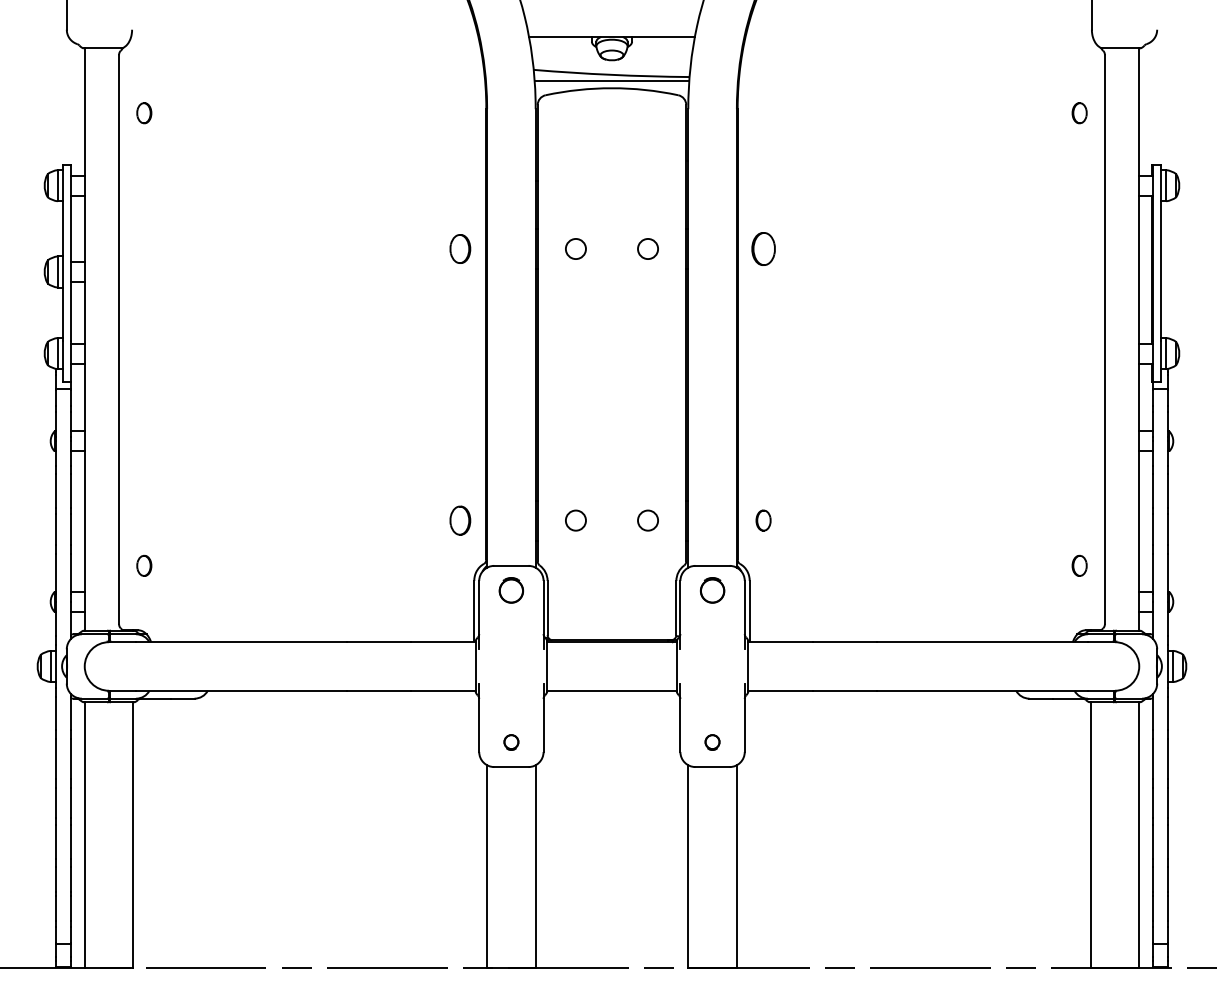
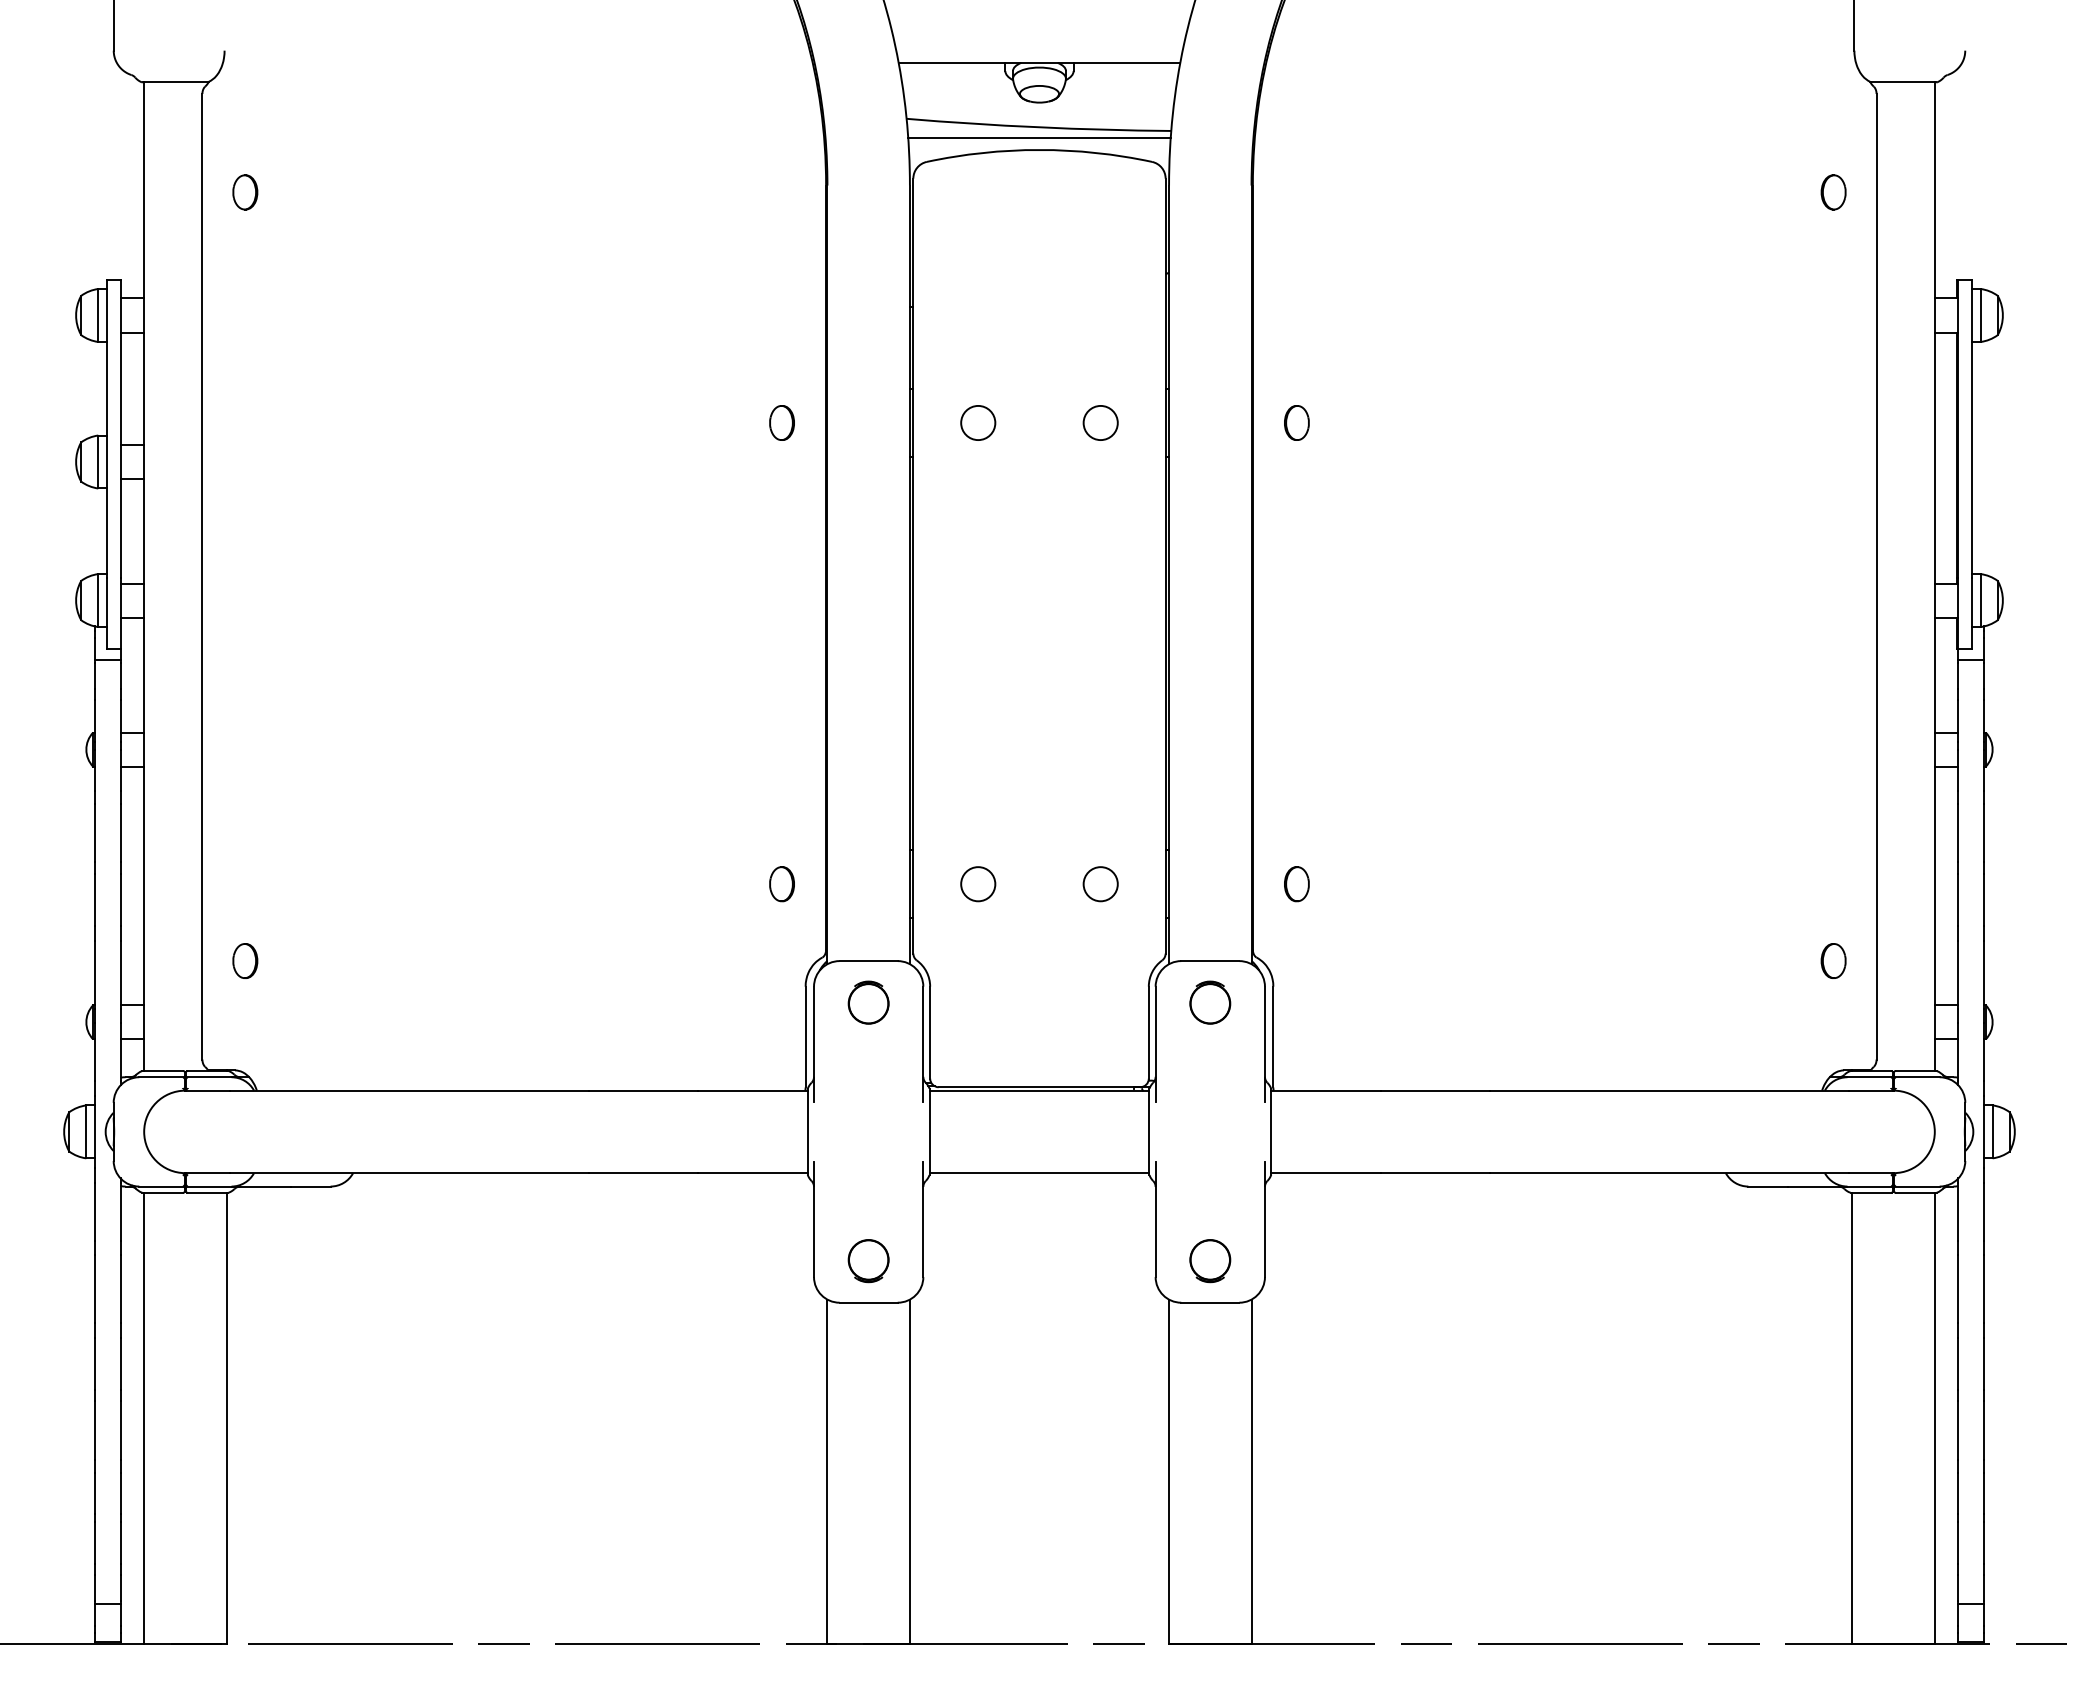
part: (460, 248) -> (782, 422), size x0.71
part: (763, 248) -> (1296, 422), size x0.62
part: (460, 520) -> (782, 884), size x0.71
part: (511, 742) -> (868, 1260), size x1.67
part: (712, 742) -> (1210, 1260), size x1.67

